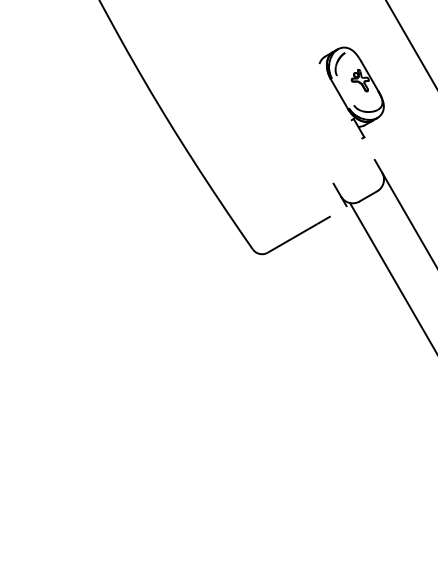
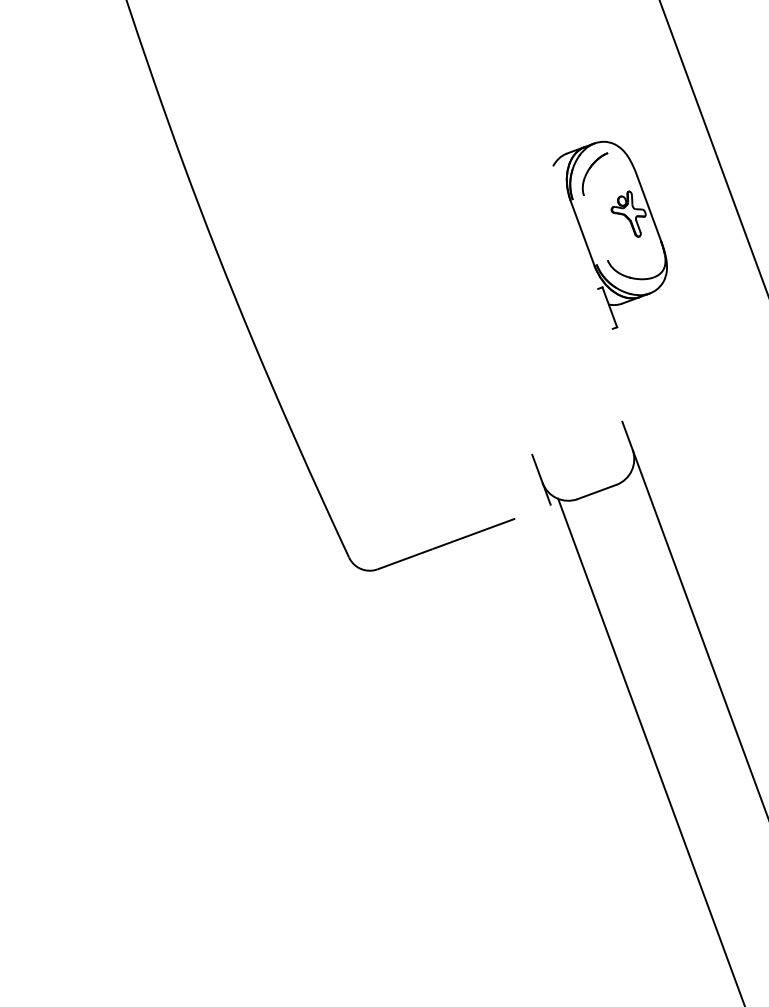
part: (351, 92) -> (607, 233), moved

